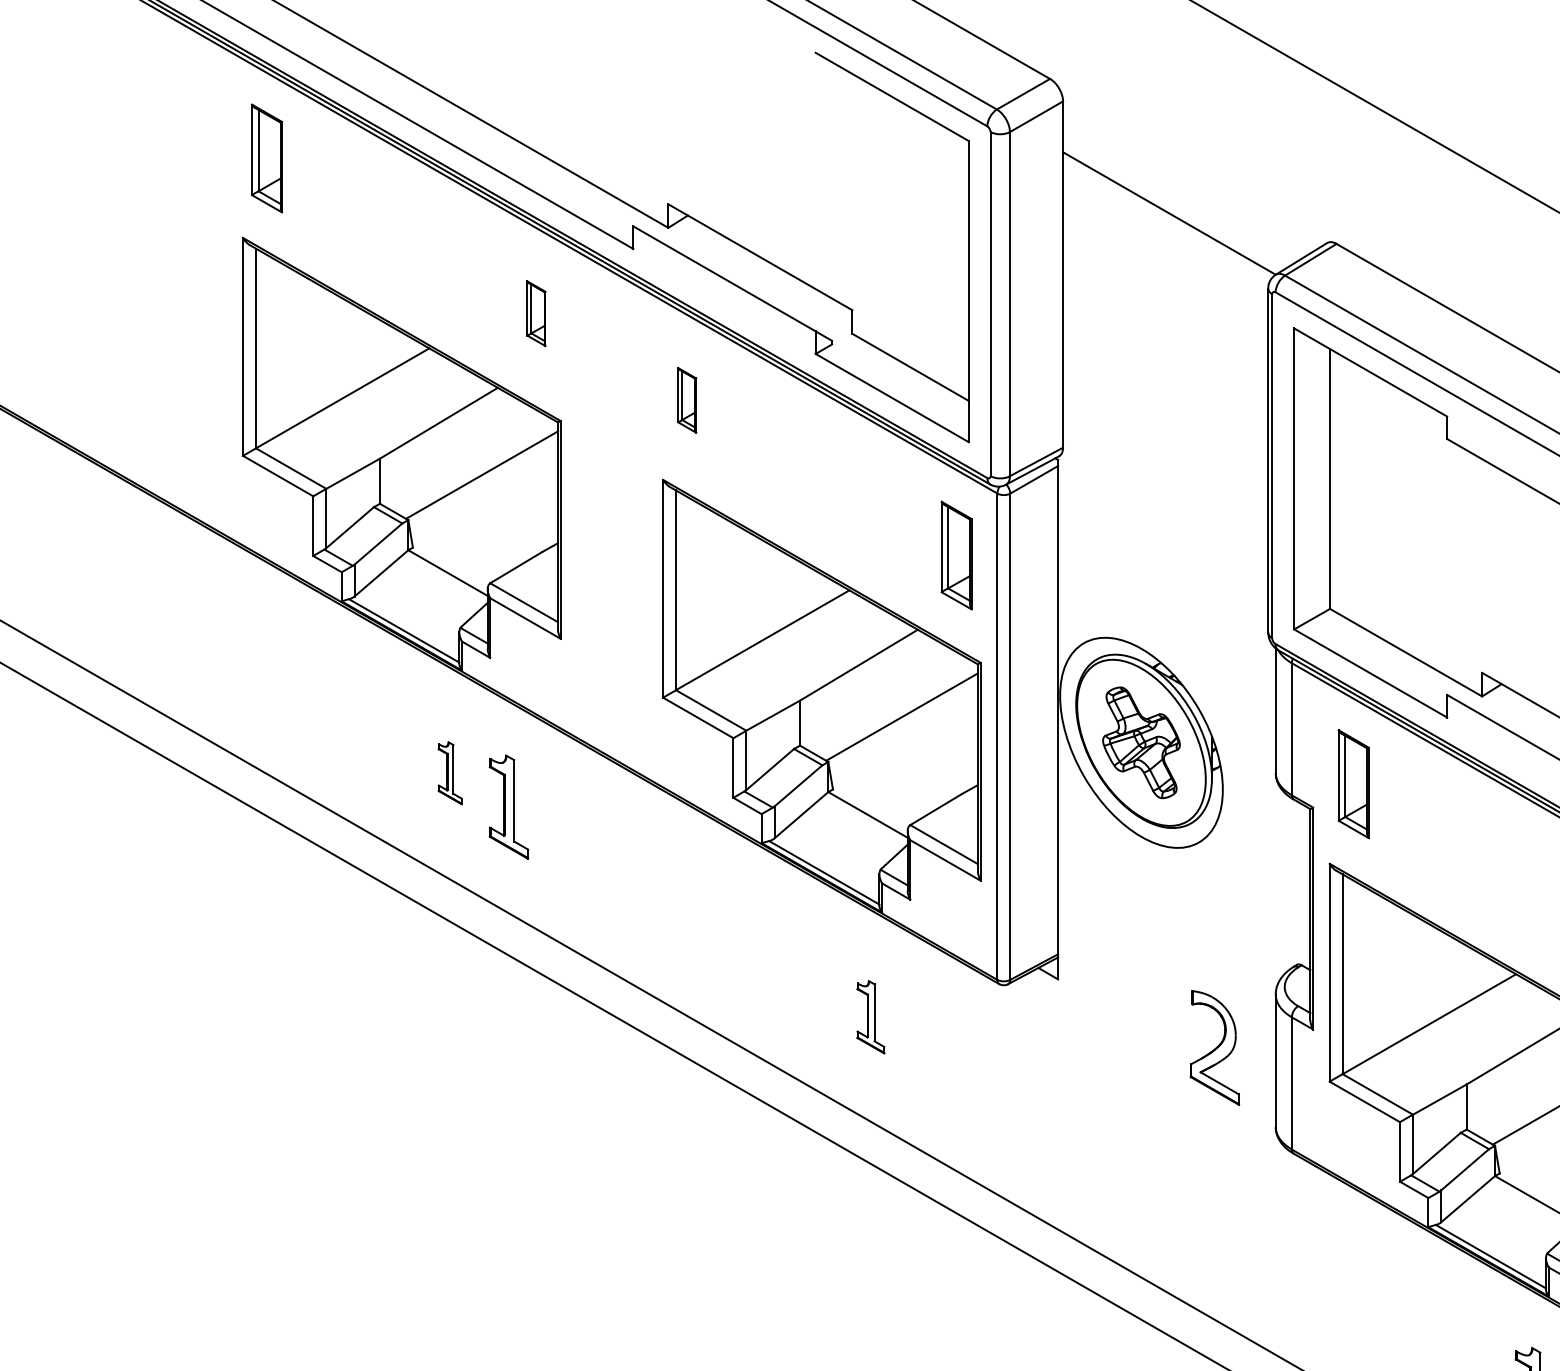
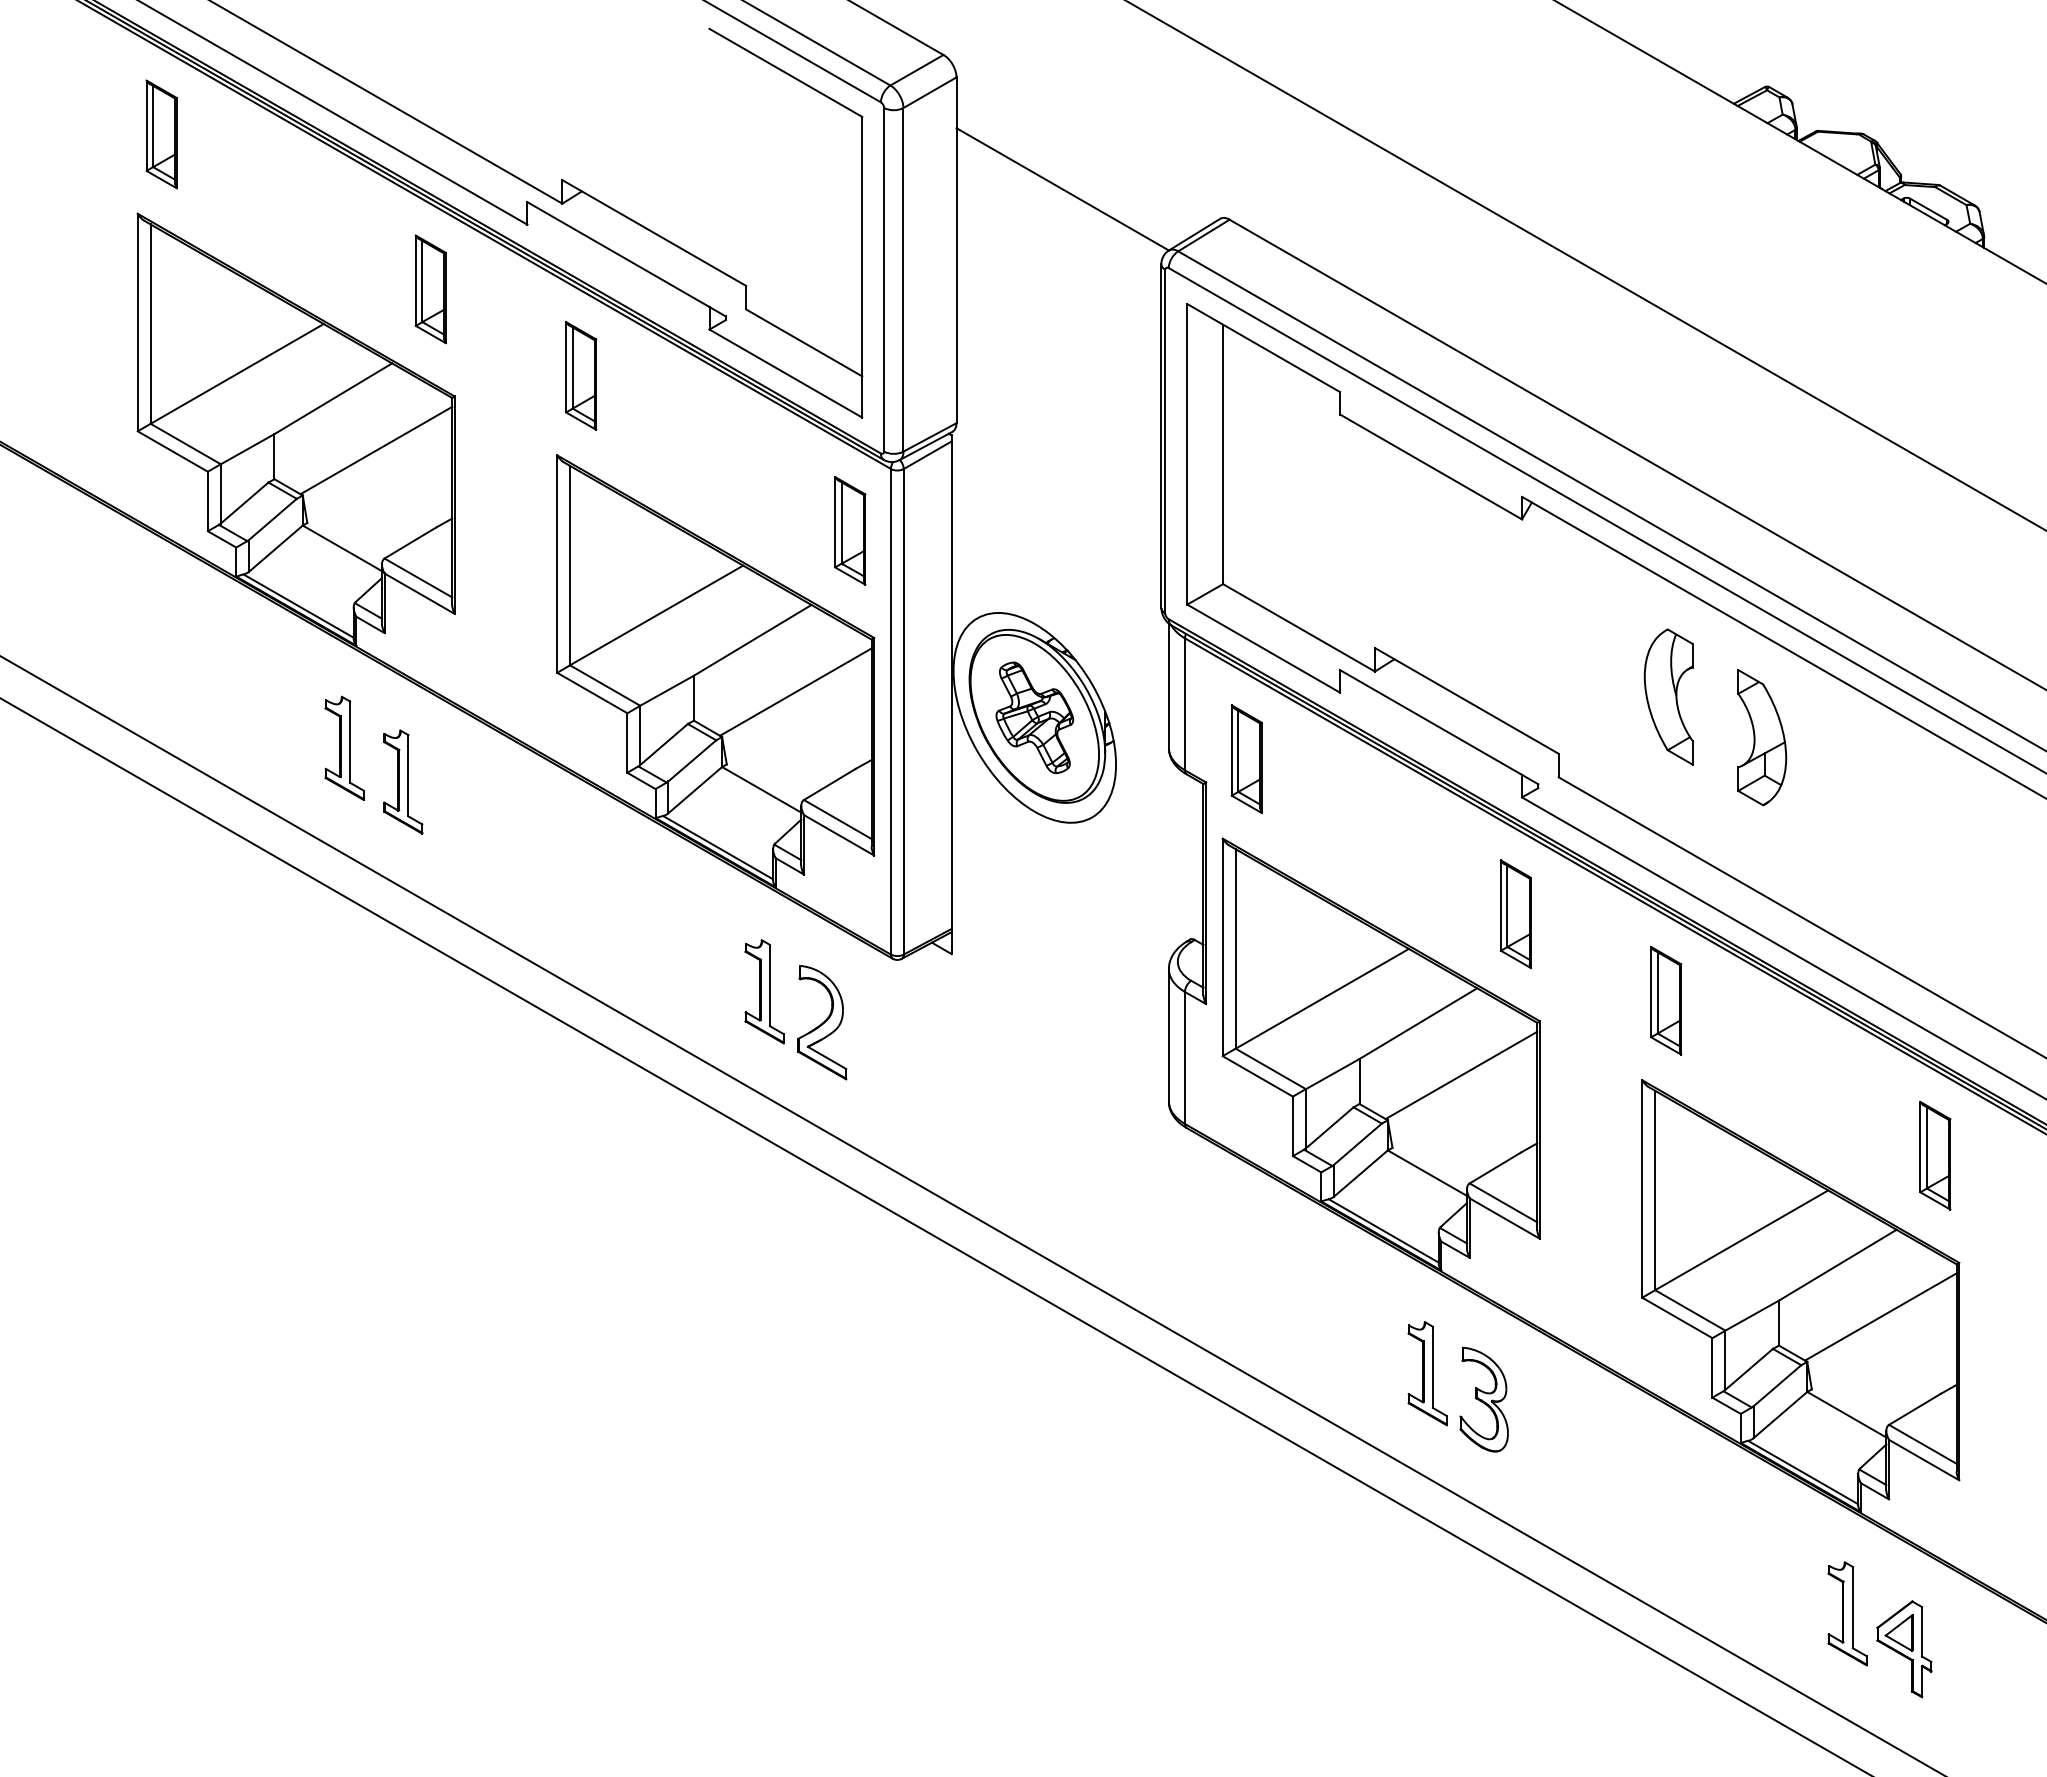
part: (536, 313) -> (430, 289), size x1.67
part: (687, 399) -> (581, 375), size x1.67
part: (450, 772) -> (344, 747), size x1.67
part: (870, 1016) -> (764, 991), size x1.43
part: (1215, 1047) -> (822, 1022), moved

